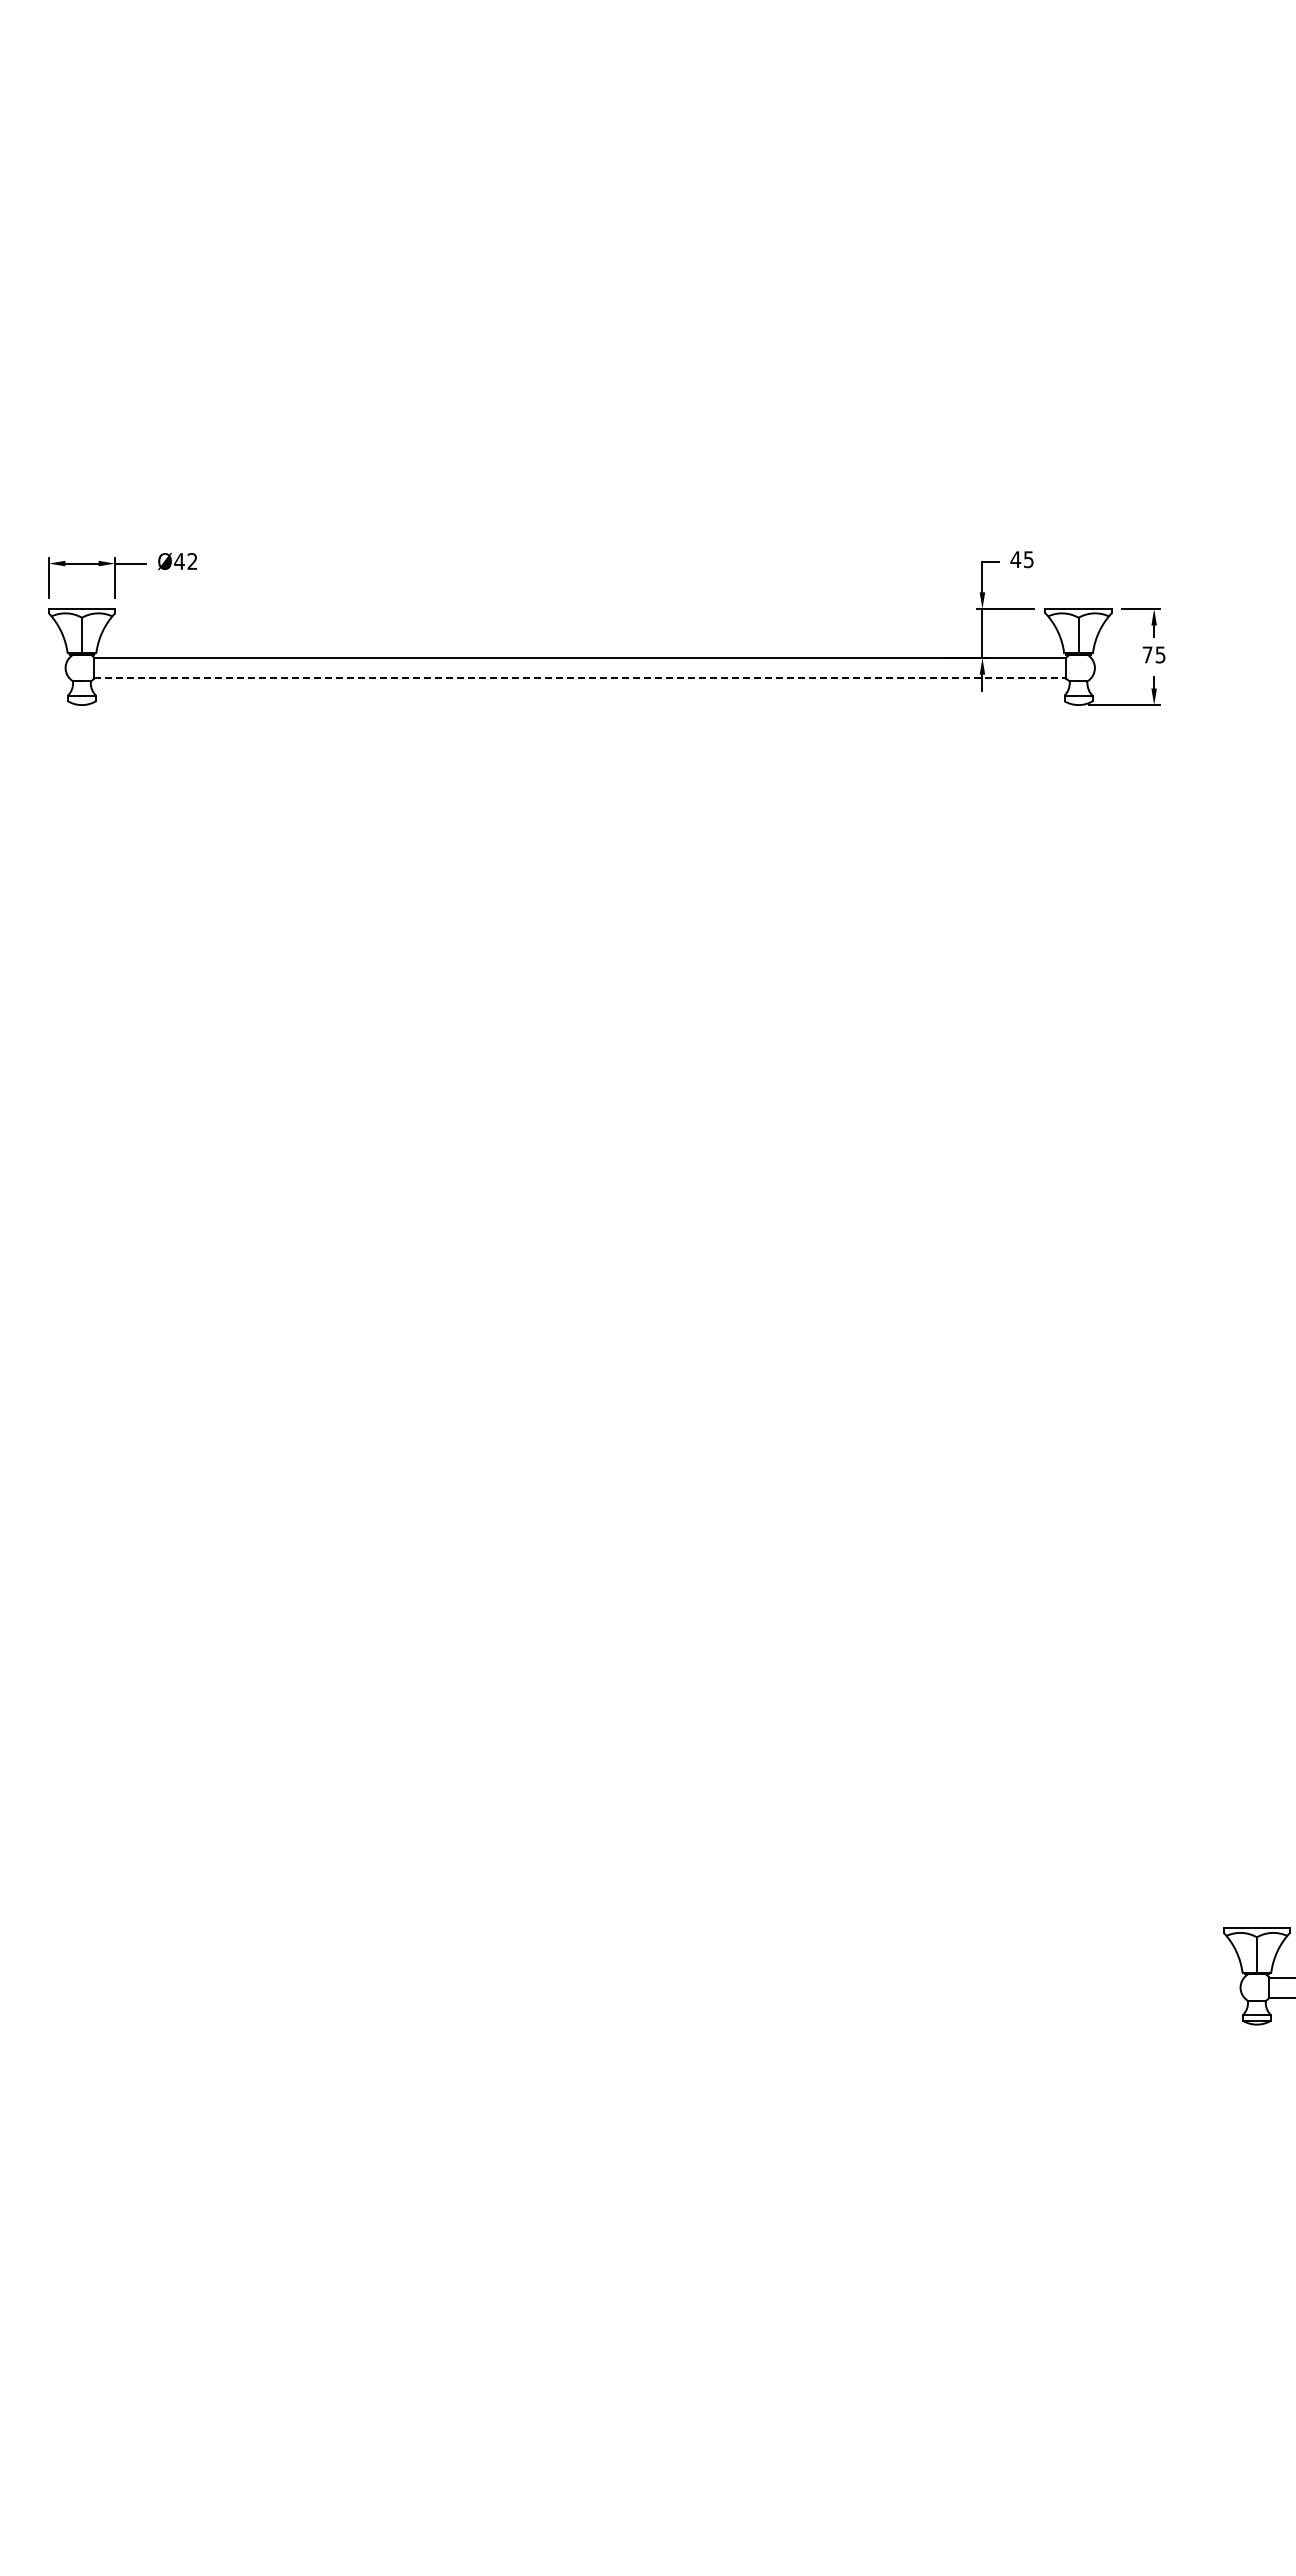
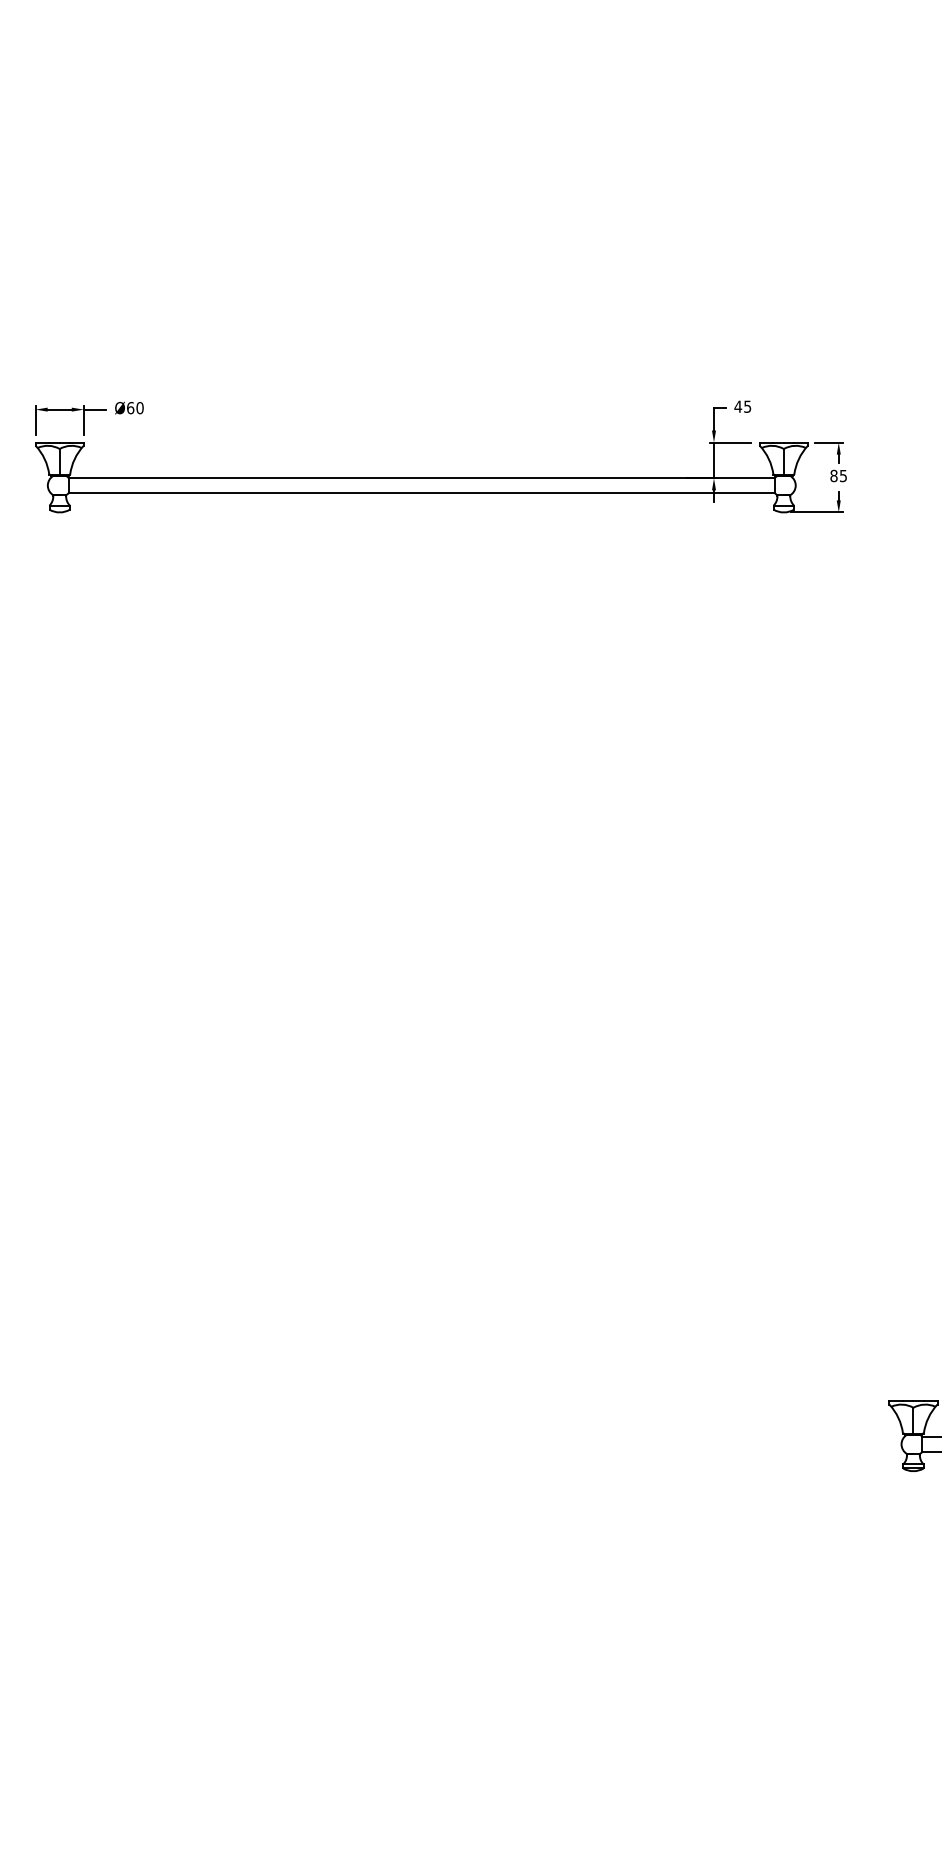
text: (185, 561) -> (134, 408), Ø42 -> Ø60
text: (1147, 654) -> (833, 475), 75 -> 85
line: (580, 678) -> (421, 493), dashed -> solid

